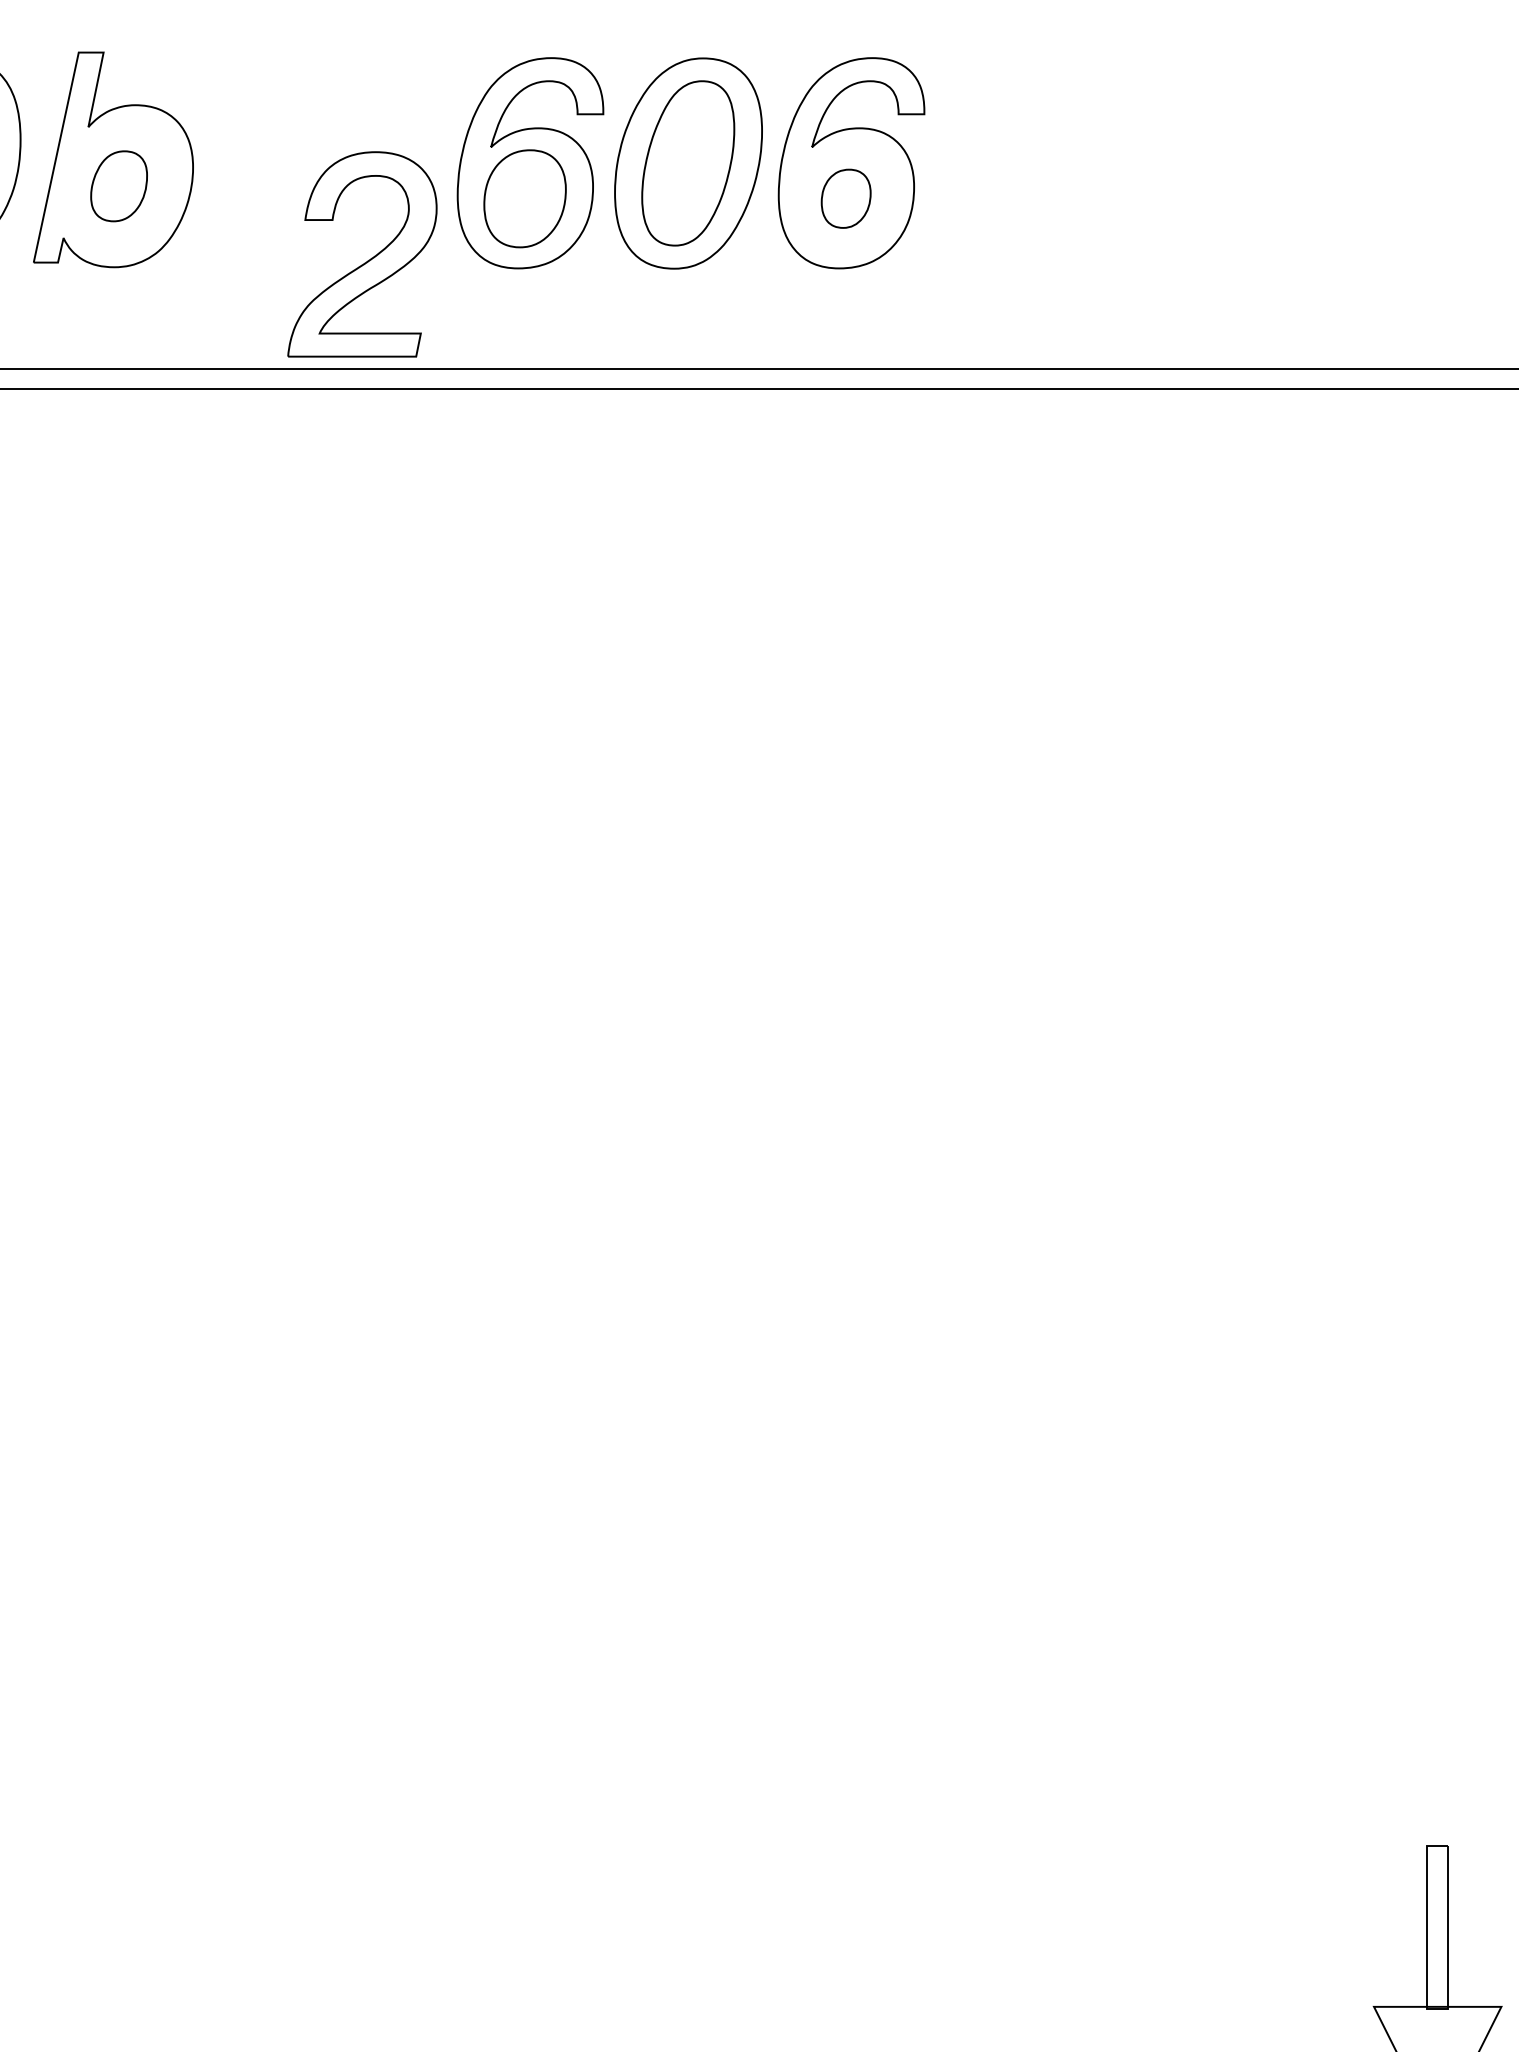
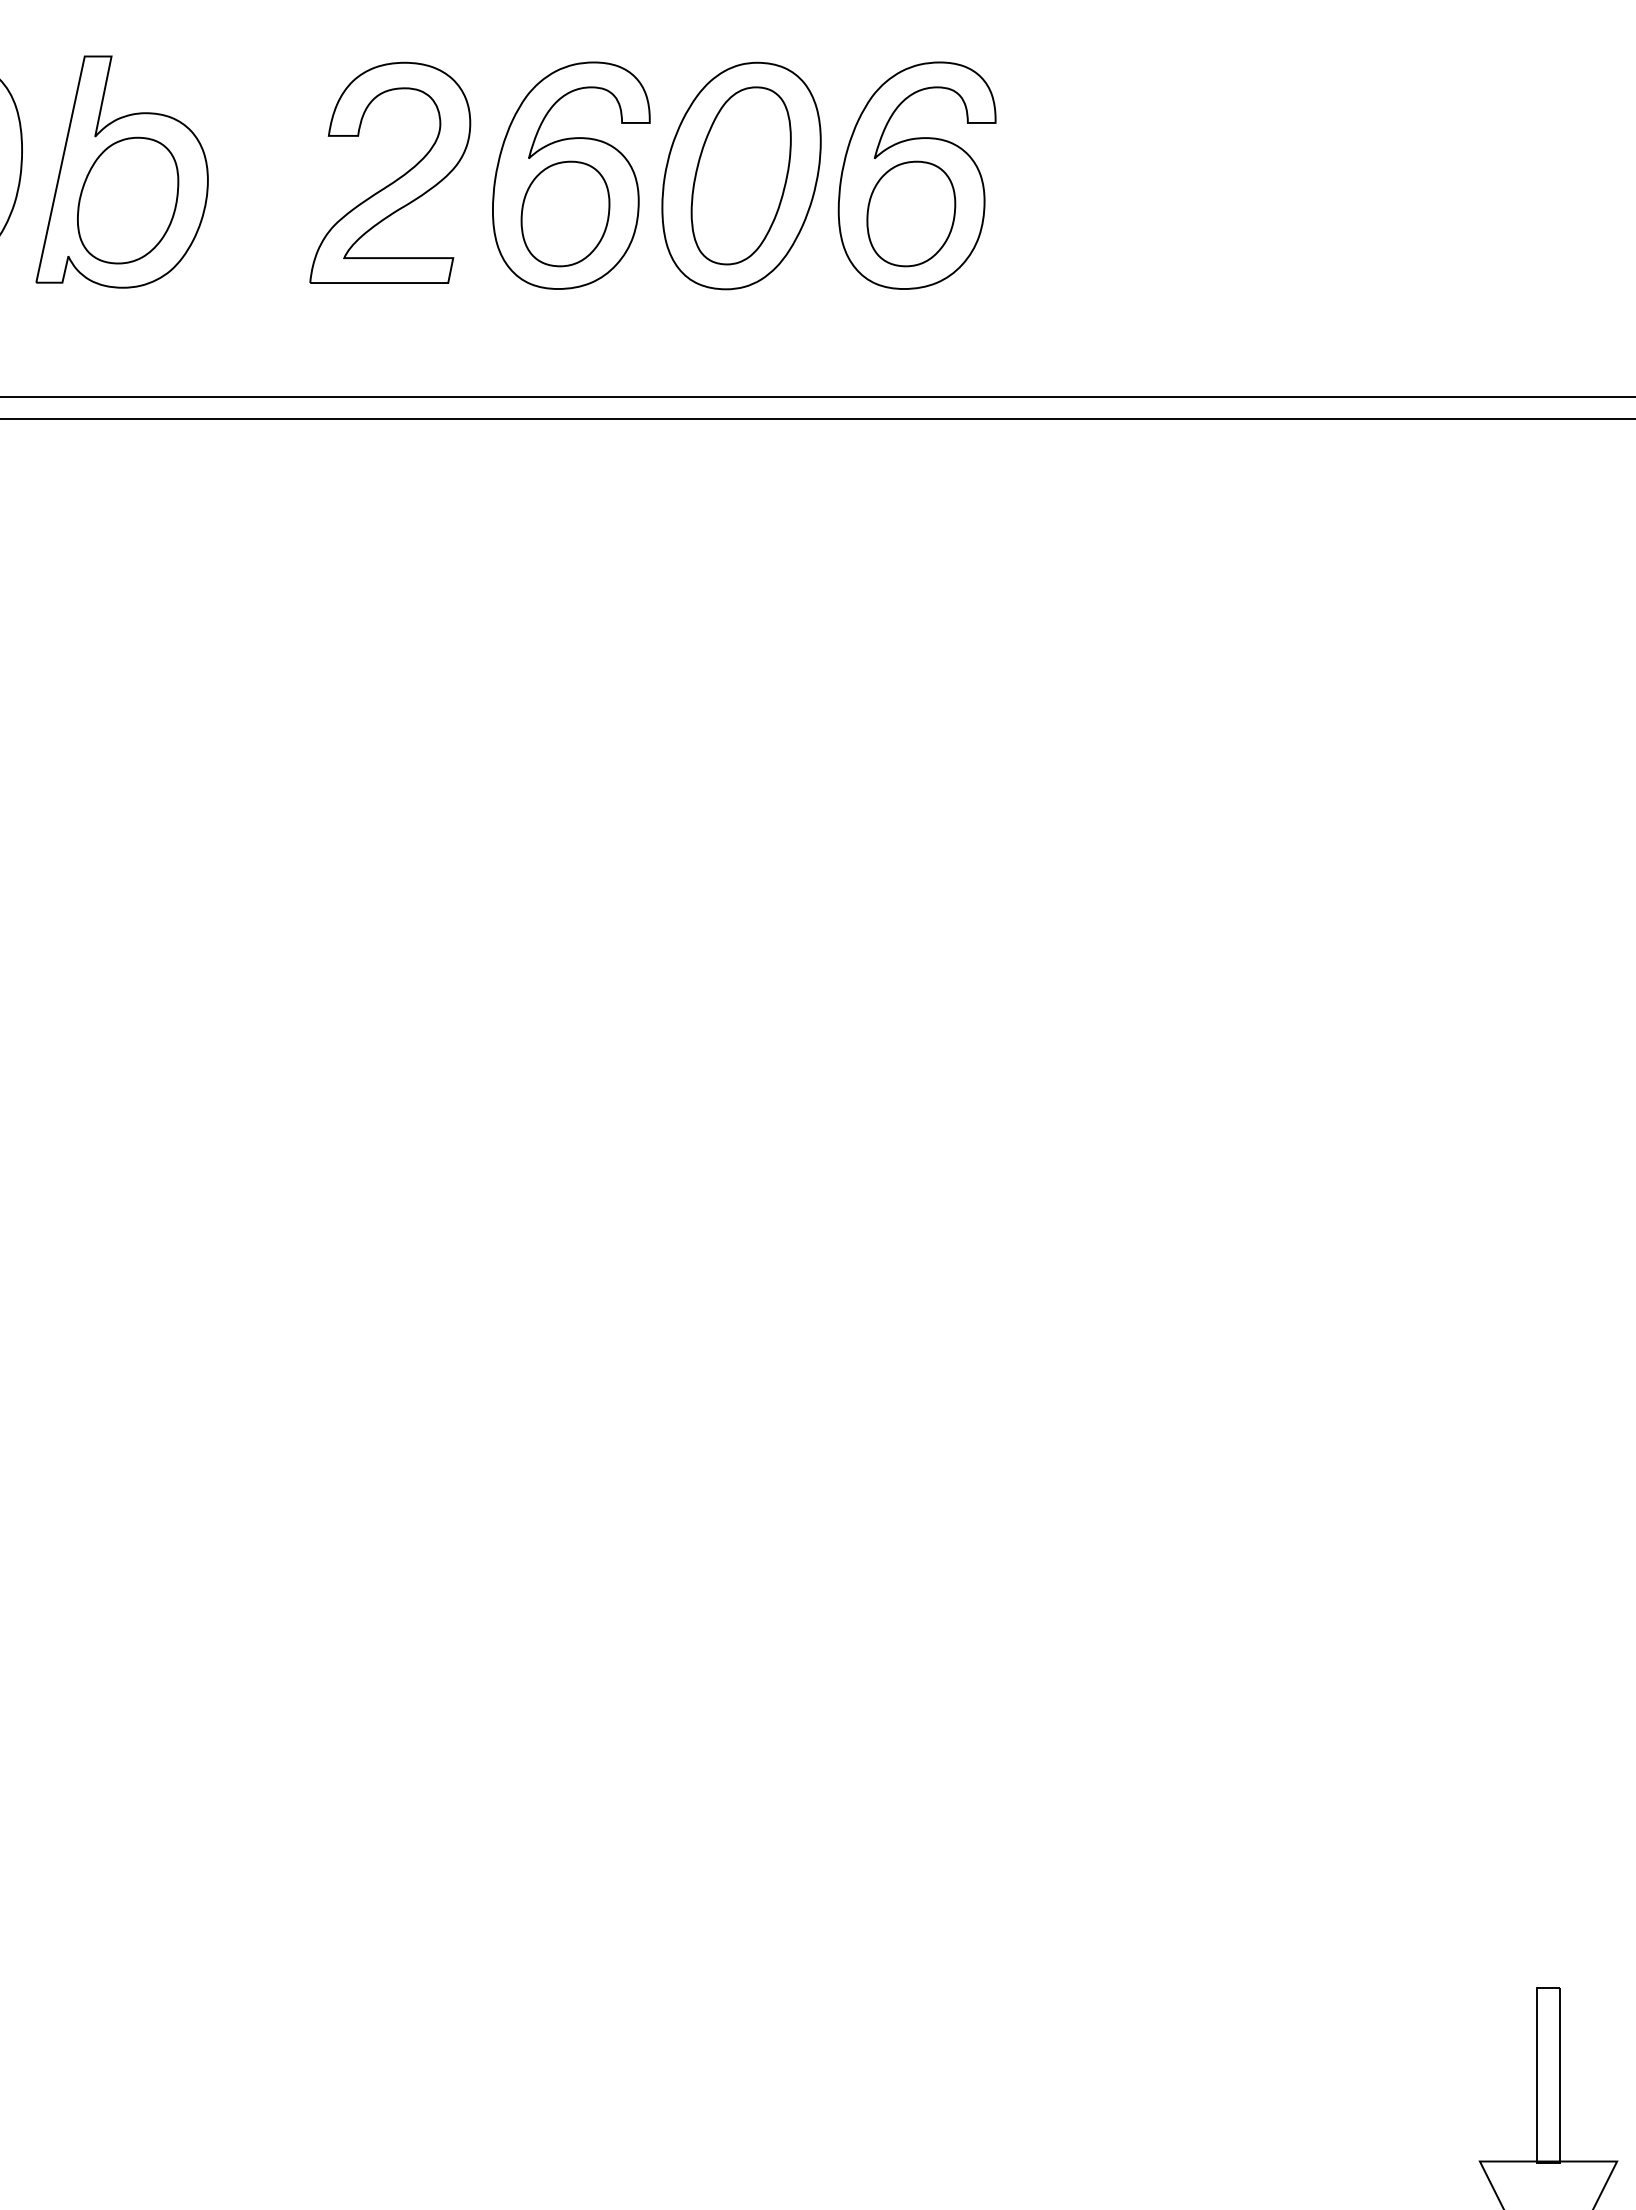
part: (119, 186) -> (128, 200), size x1.67
part: (846, 198) -> (911, 213), size x1.67
part: (366, 261) -> (394, 180), moved

